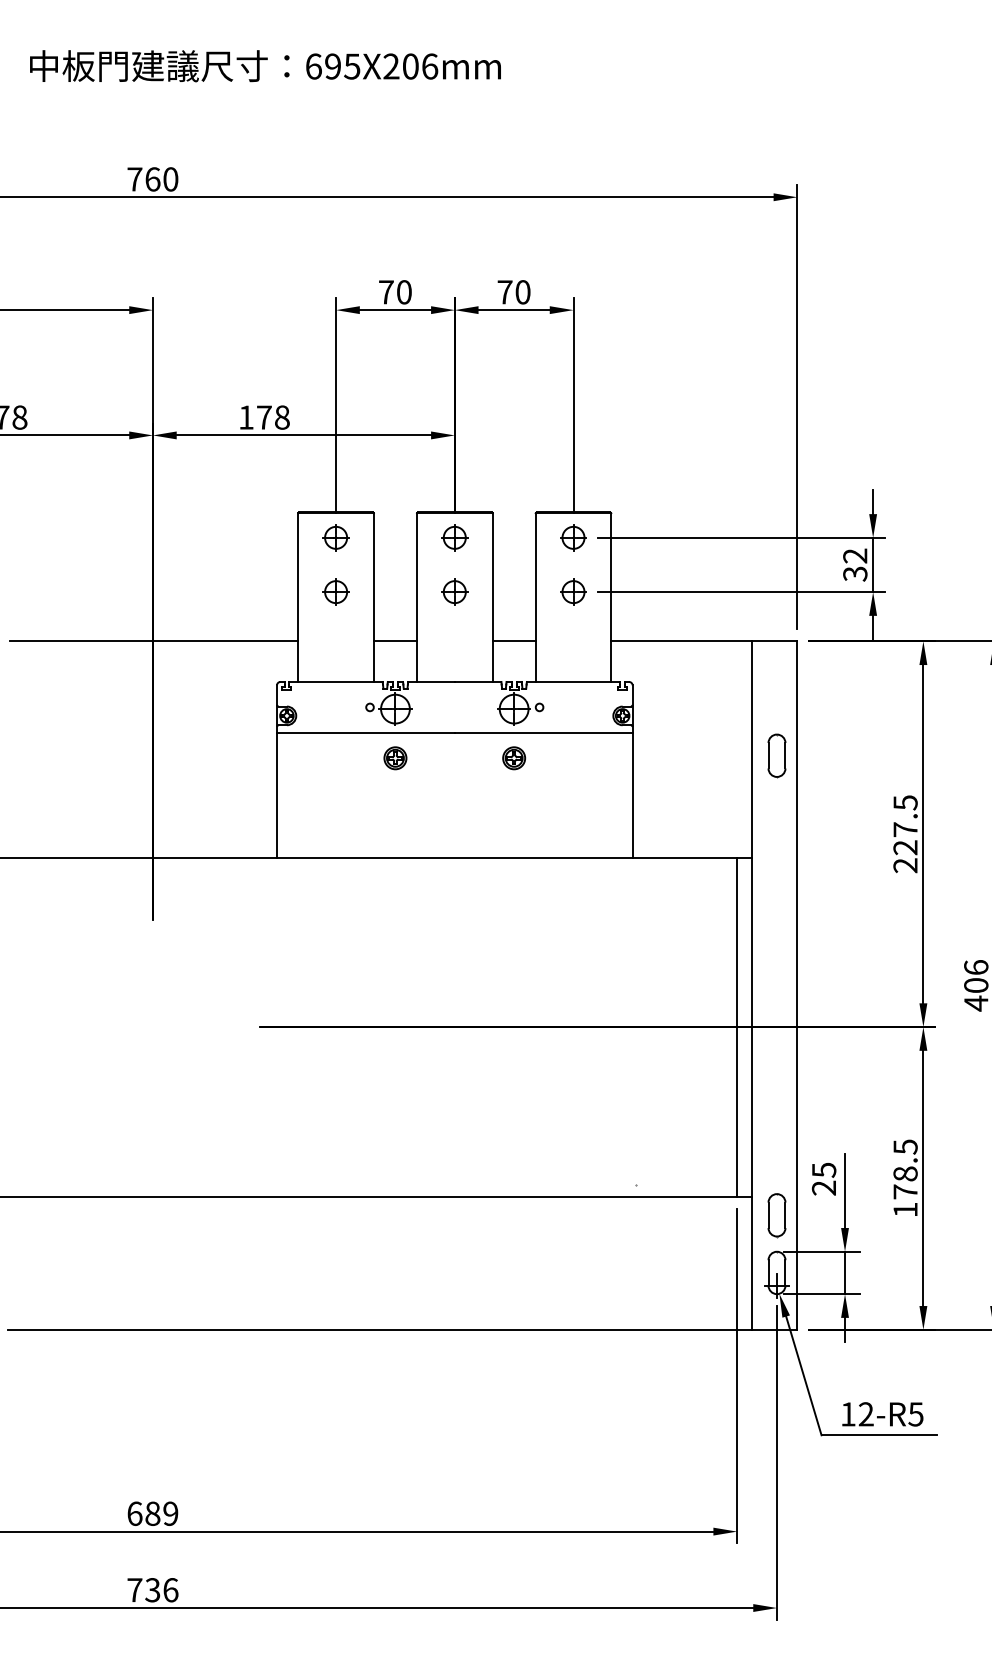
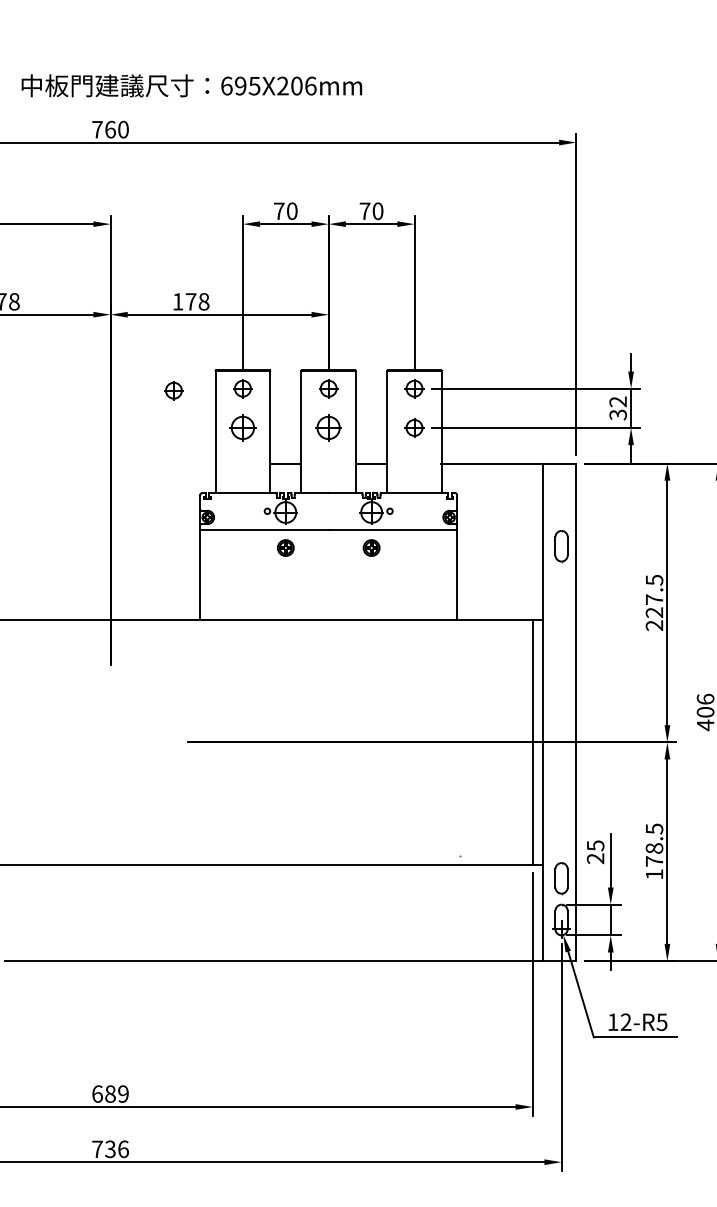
text: (264, 65) -> (191, 85), moved
part: (240, 540) -> (173, 390), added
part: (335, 591) -> (242, 427), size x1.4
part: (454, 591) -> (328, 427), size x1.4
line: (154, 641) -> (111, 463), removed

